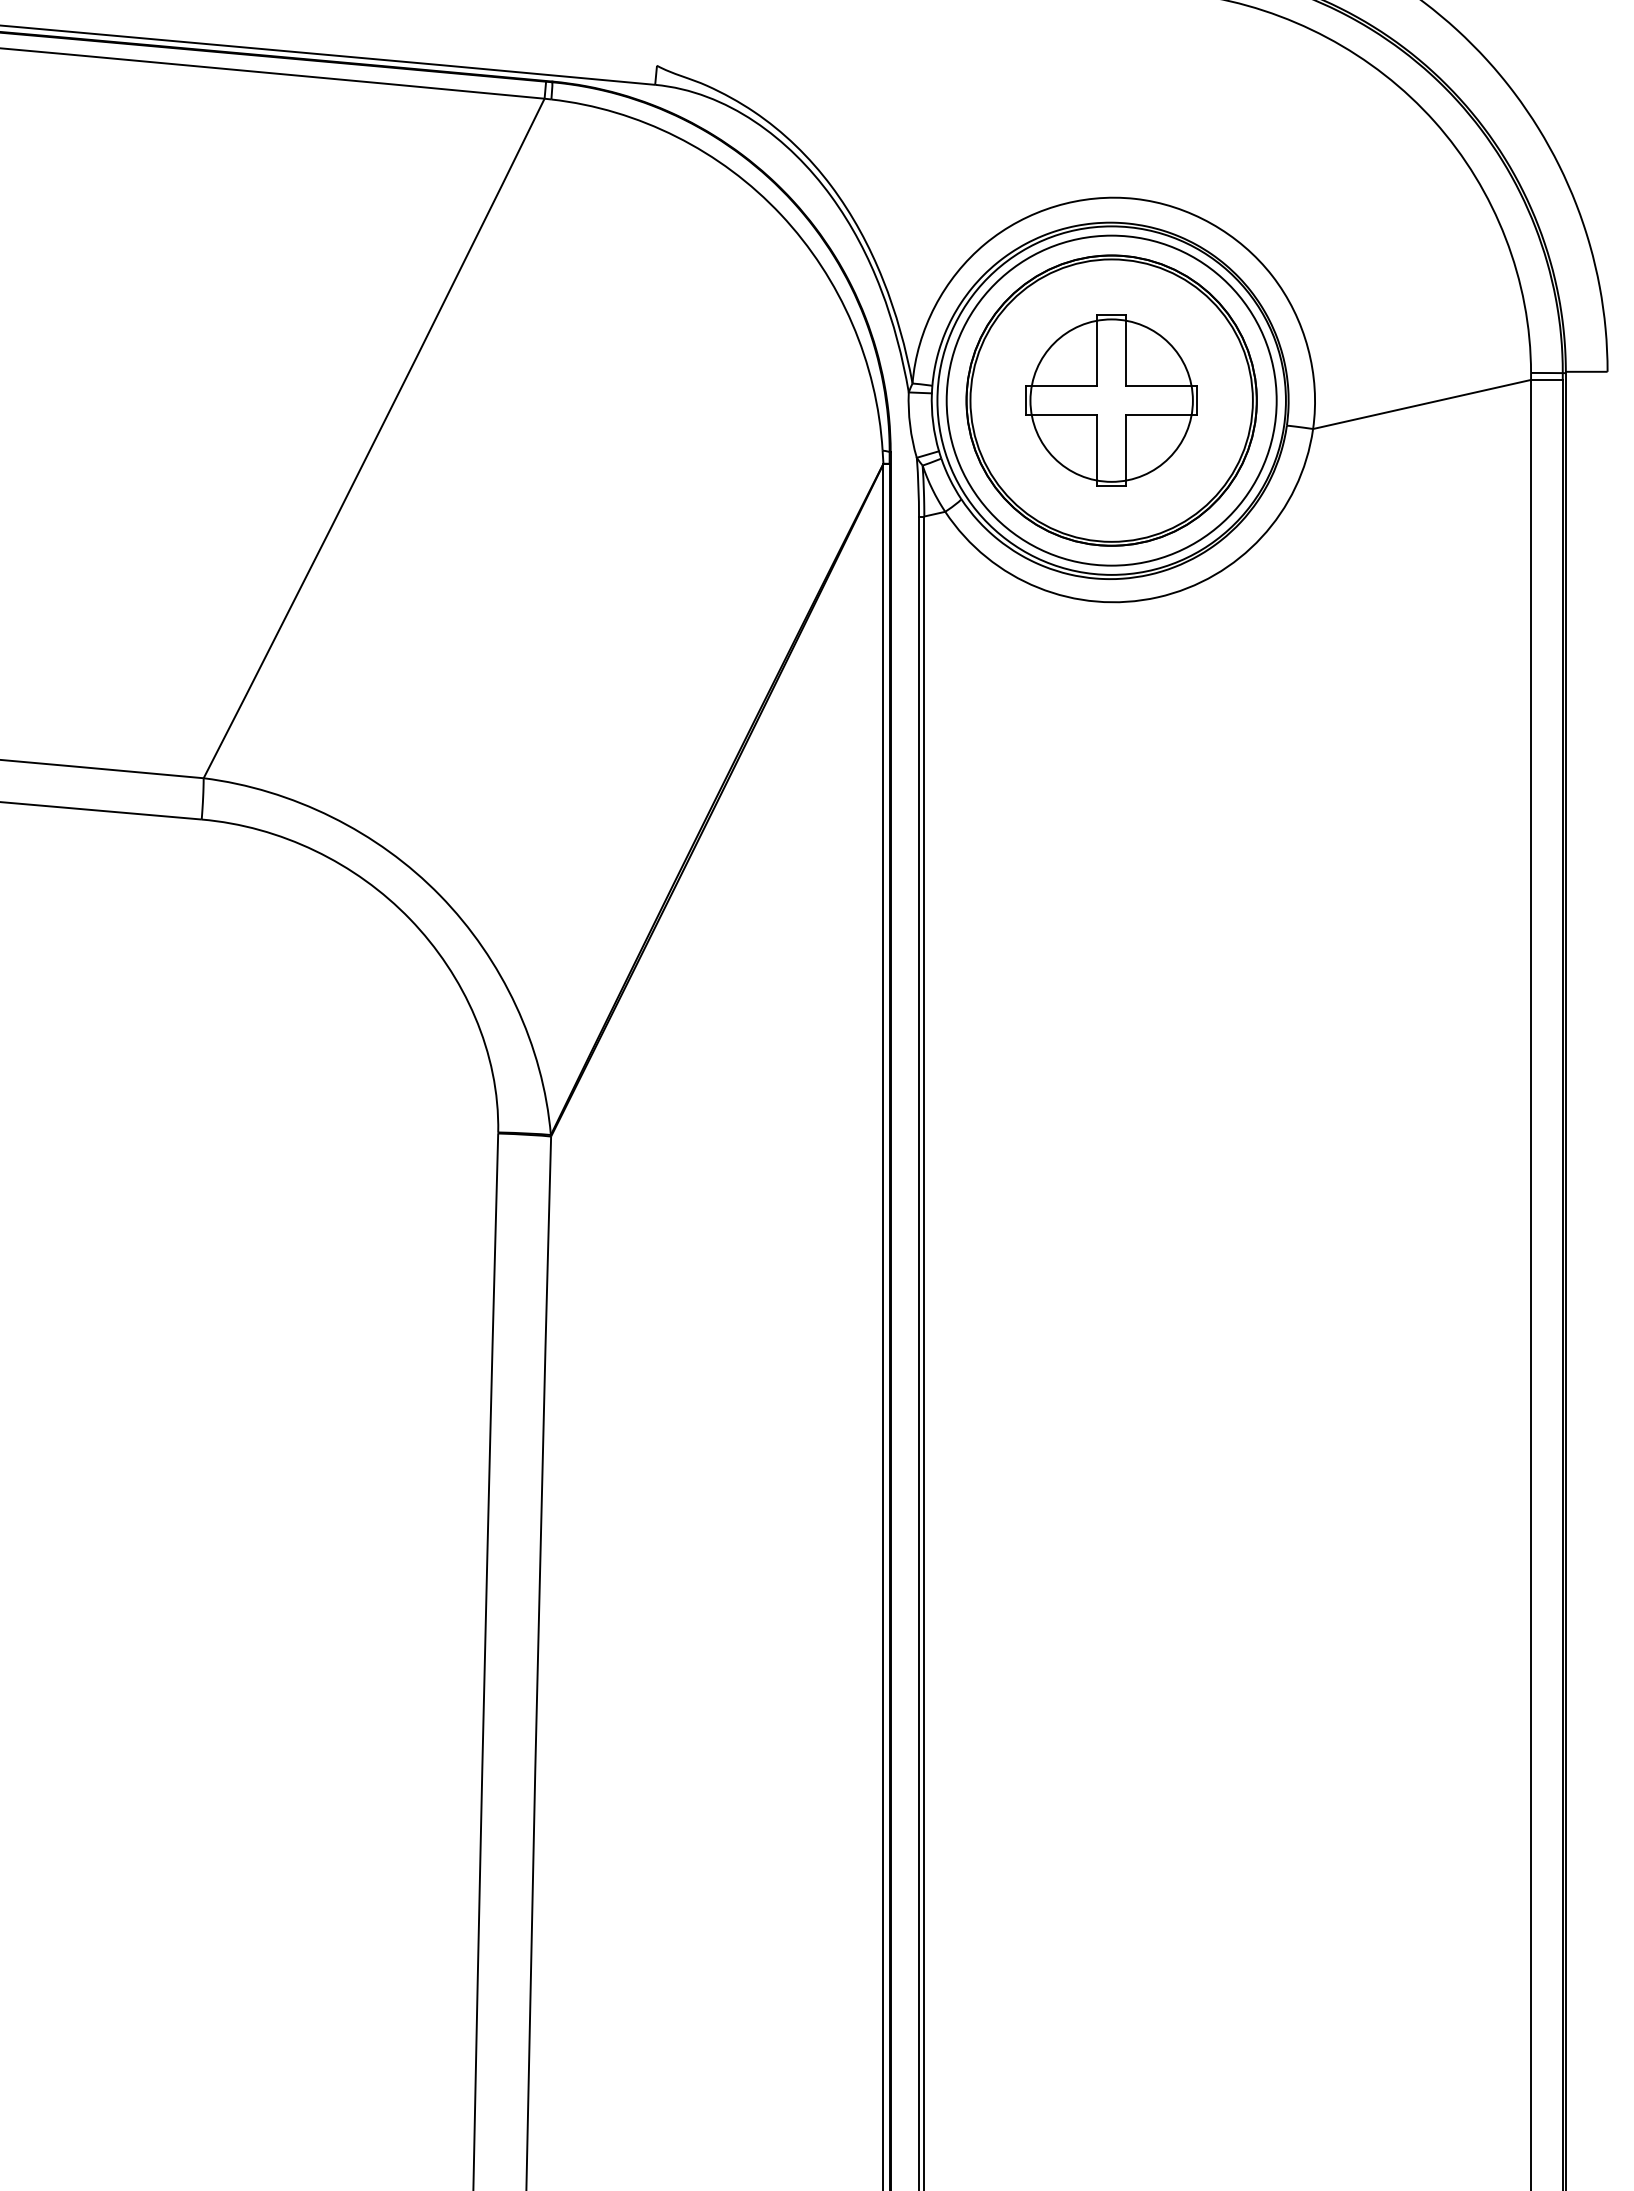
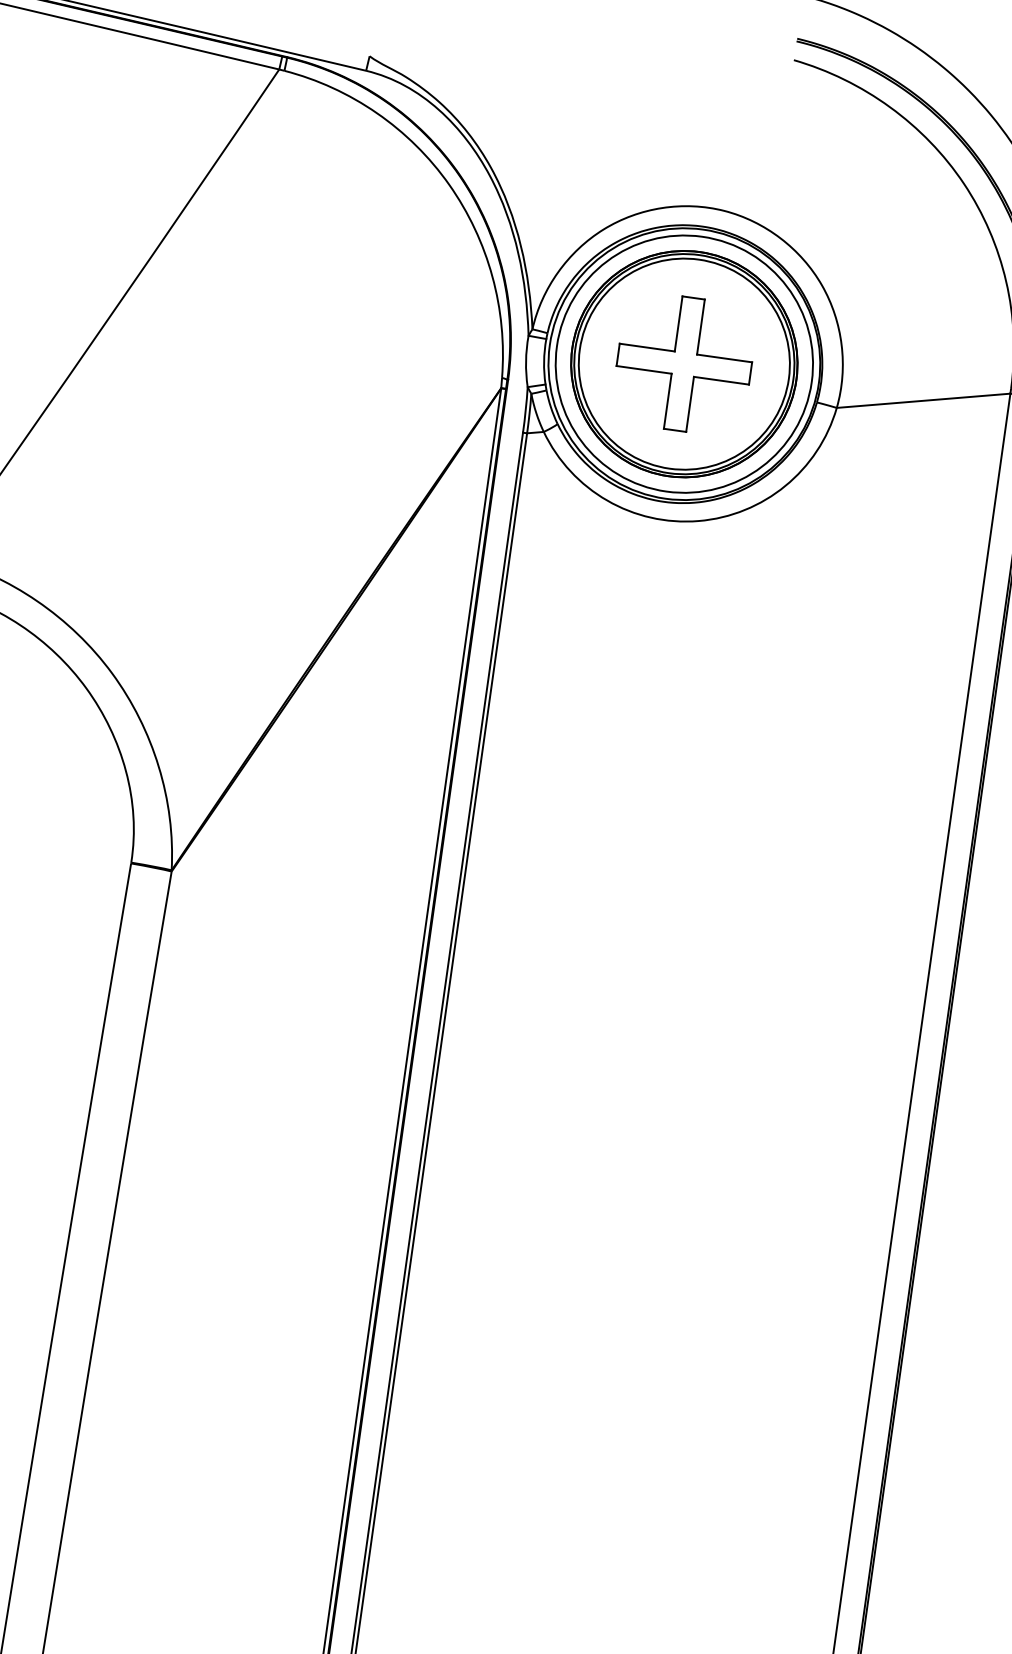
circle: (1111, 400) -> (684, 364), size x1.67

